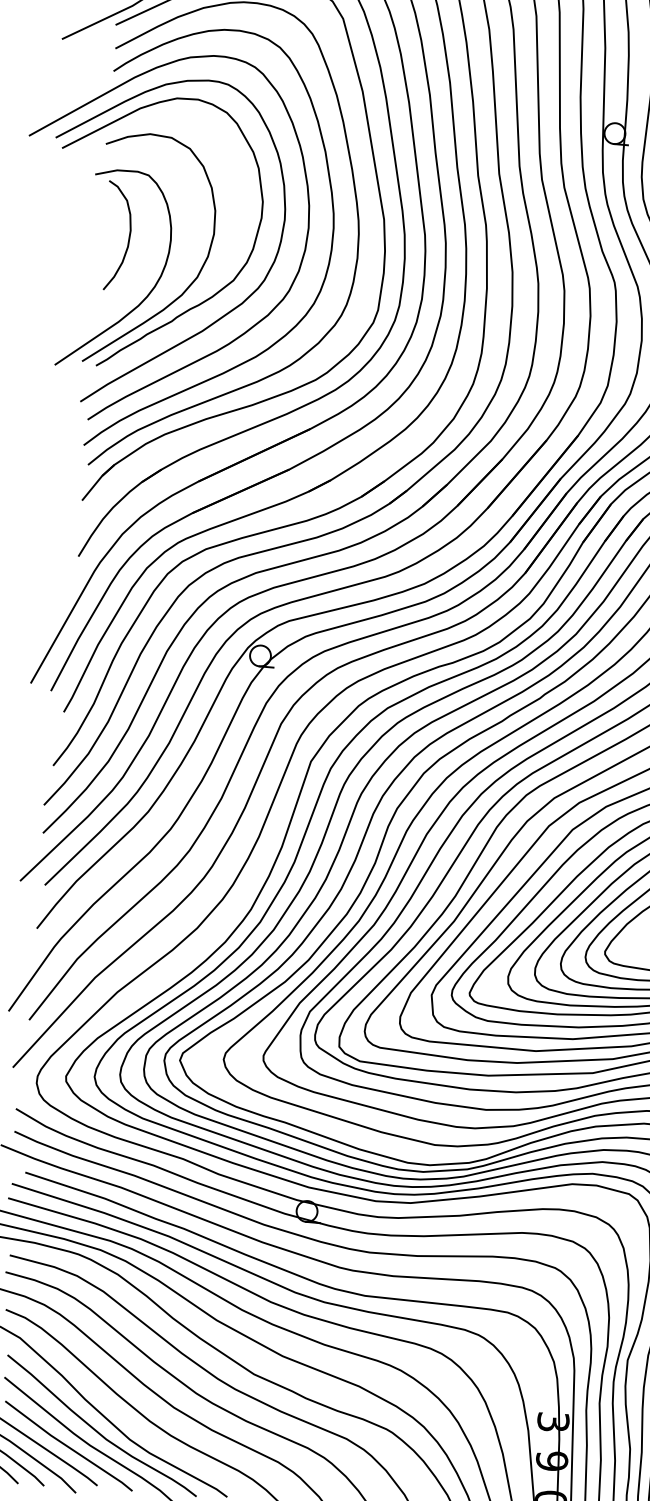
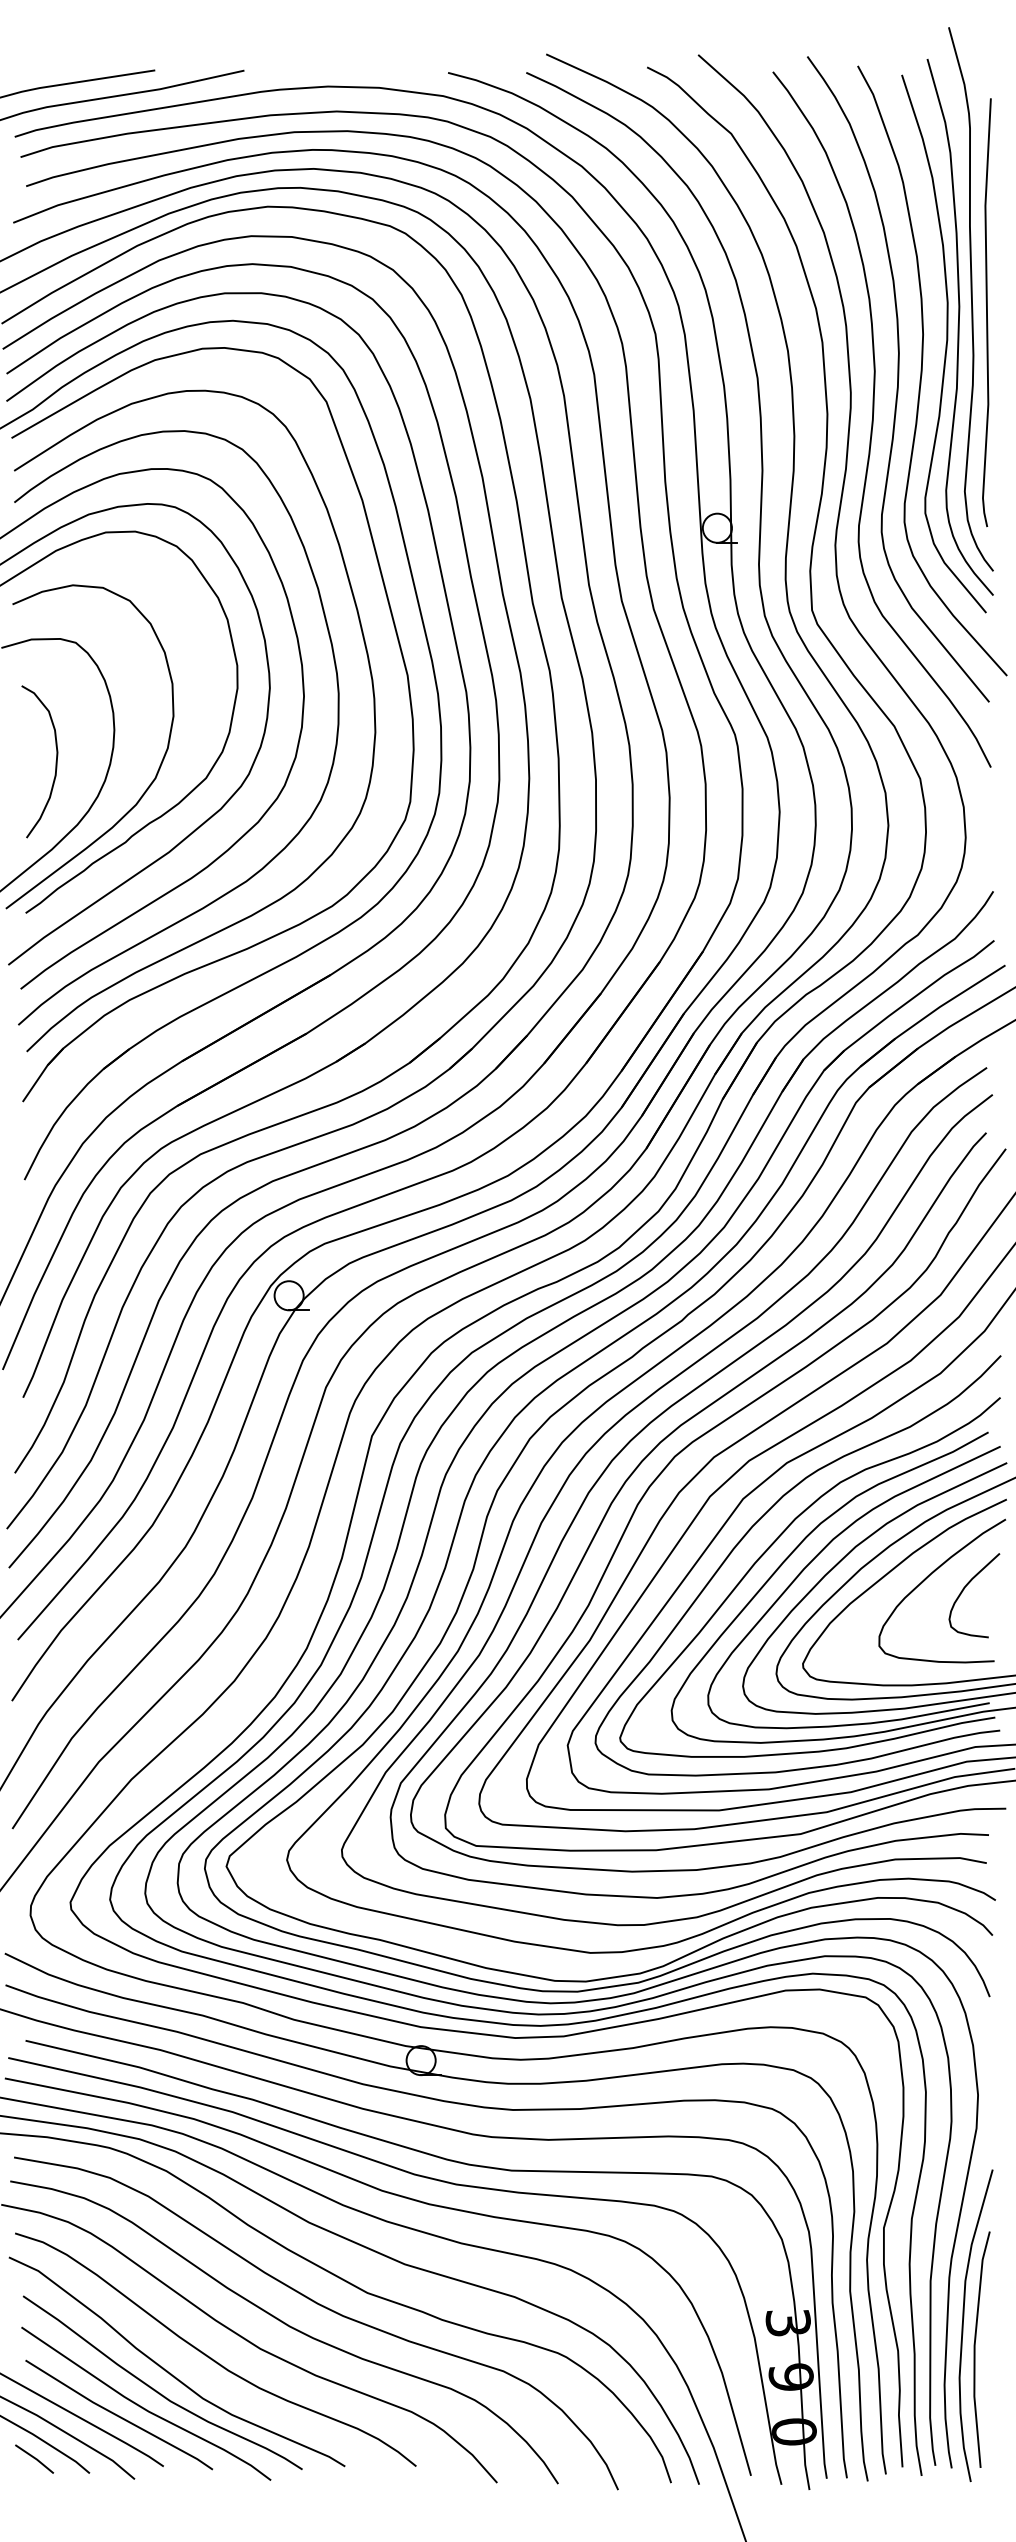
curve: (128, 236) -> (55, 761), moved

